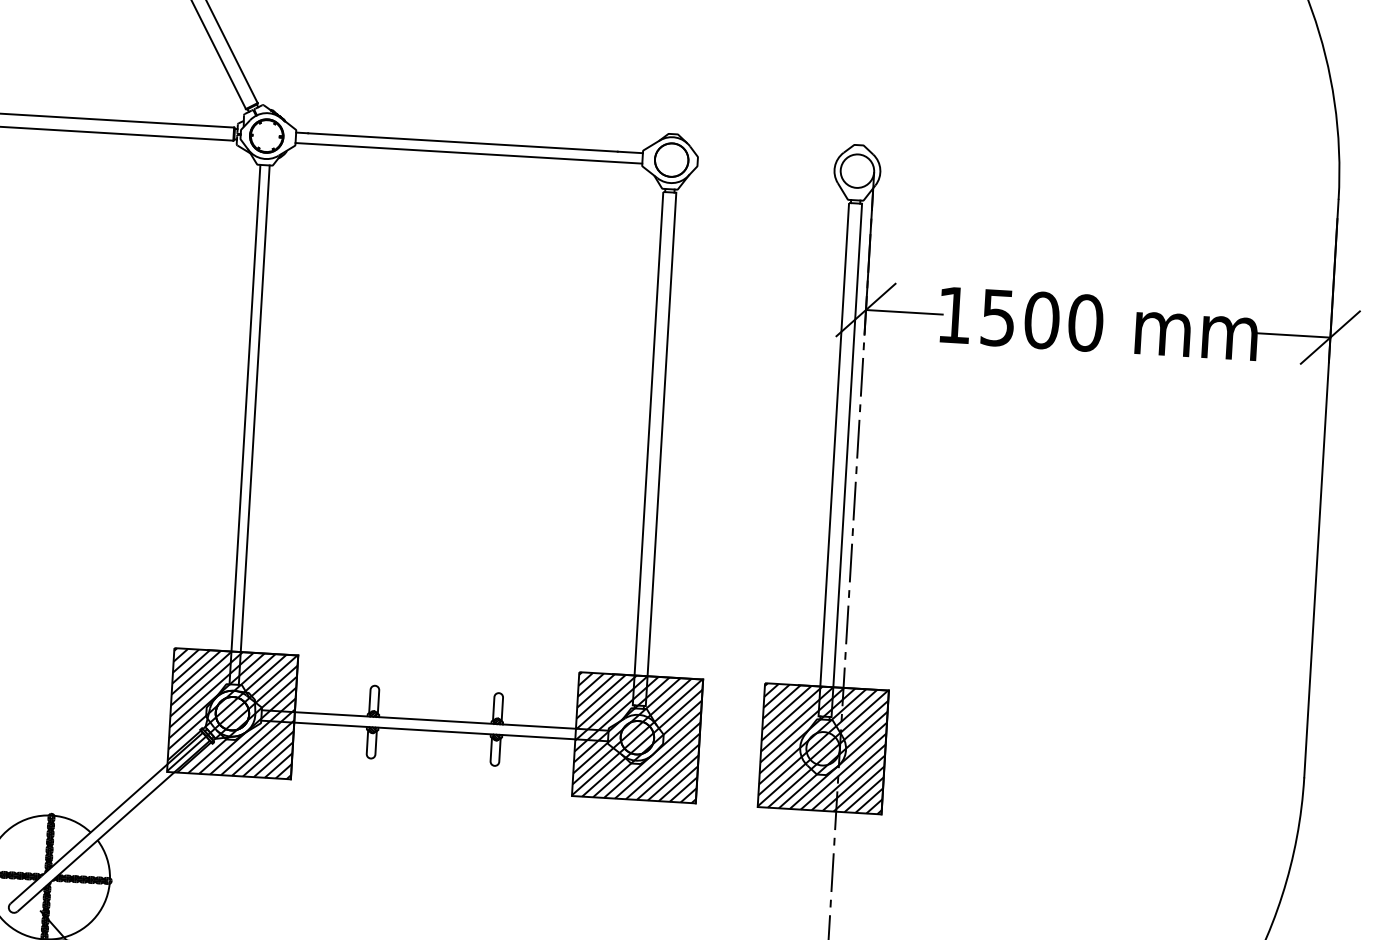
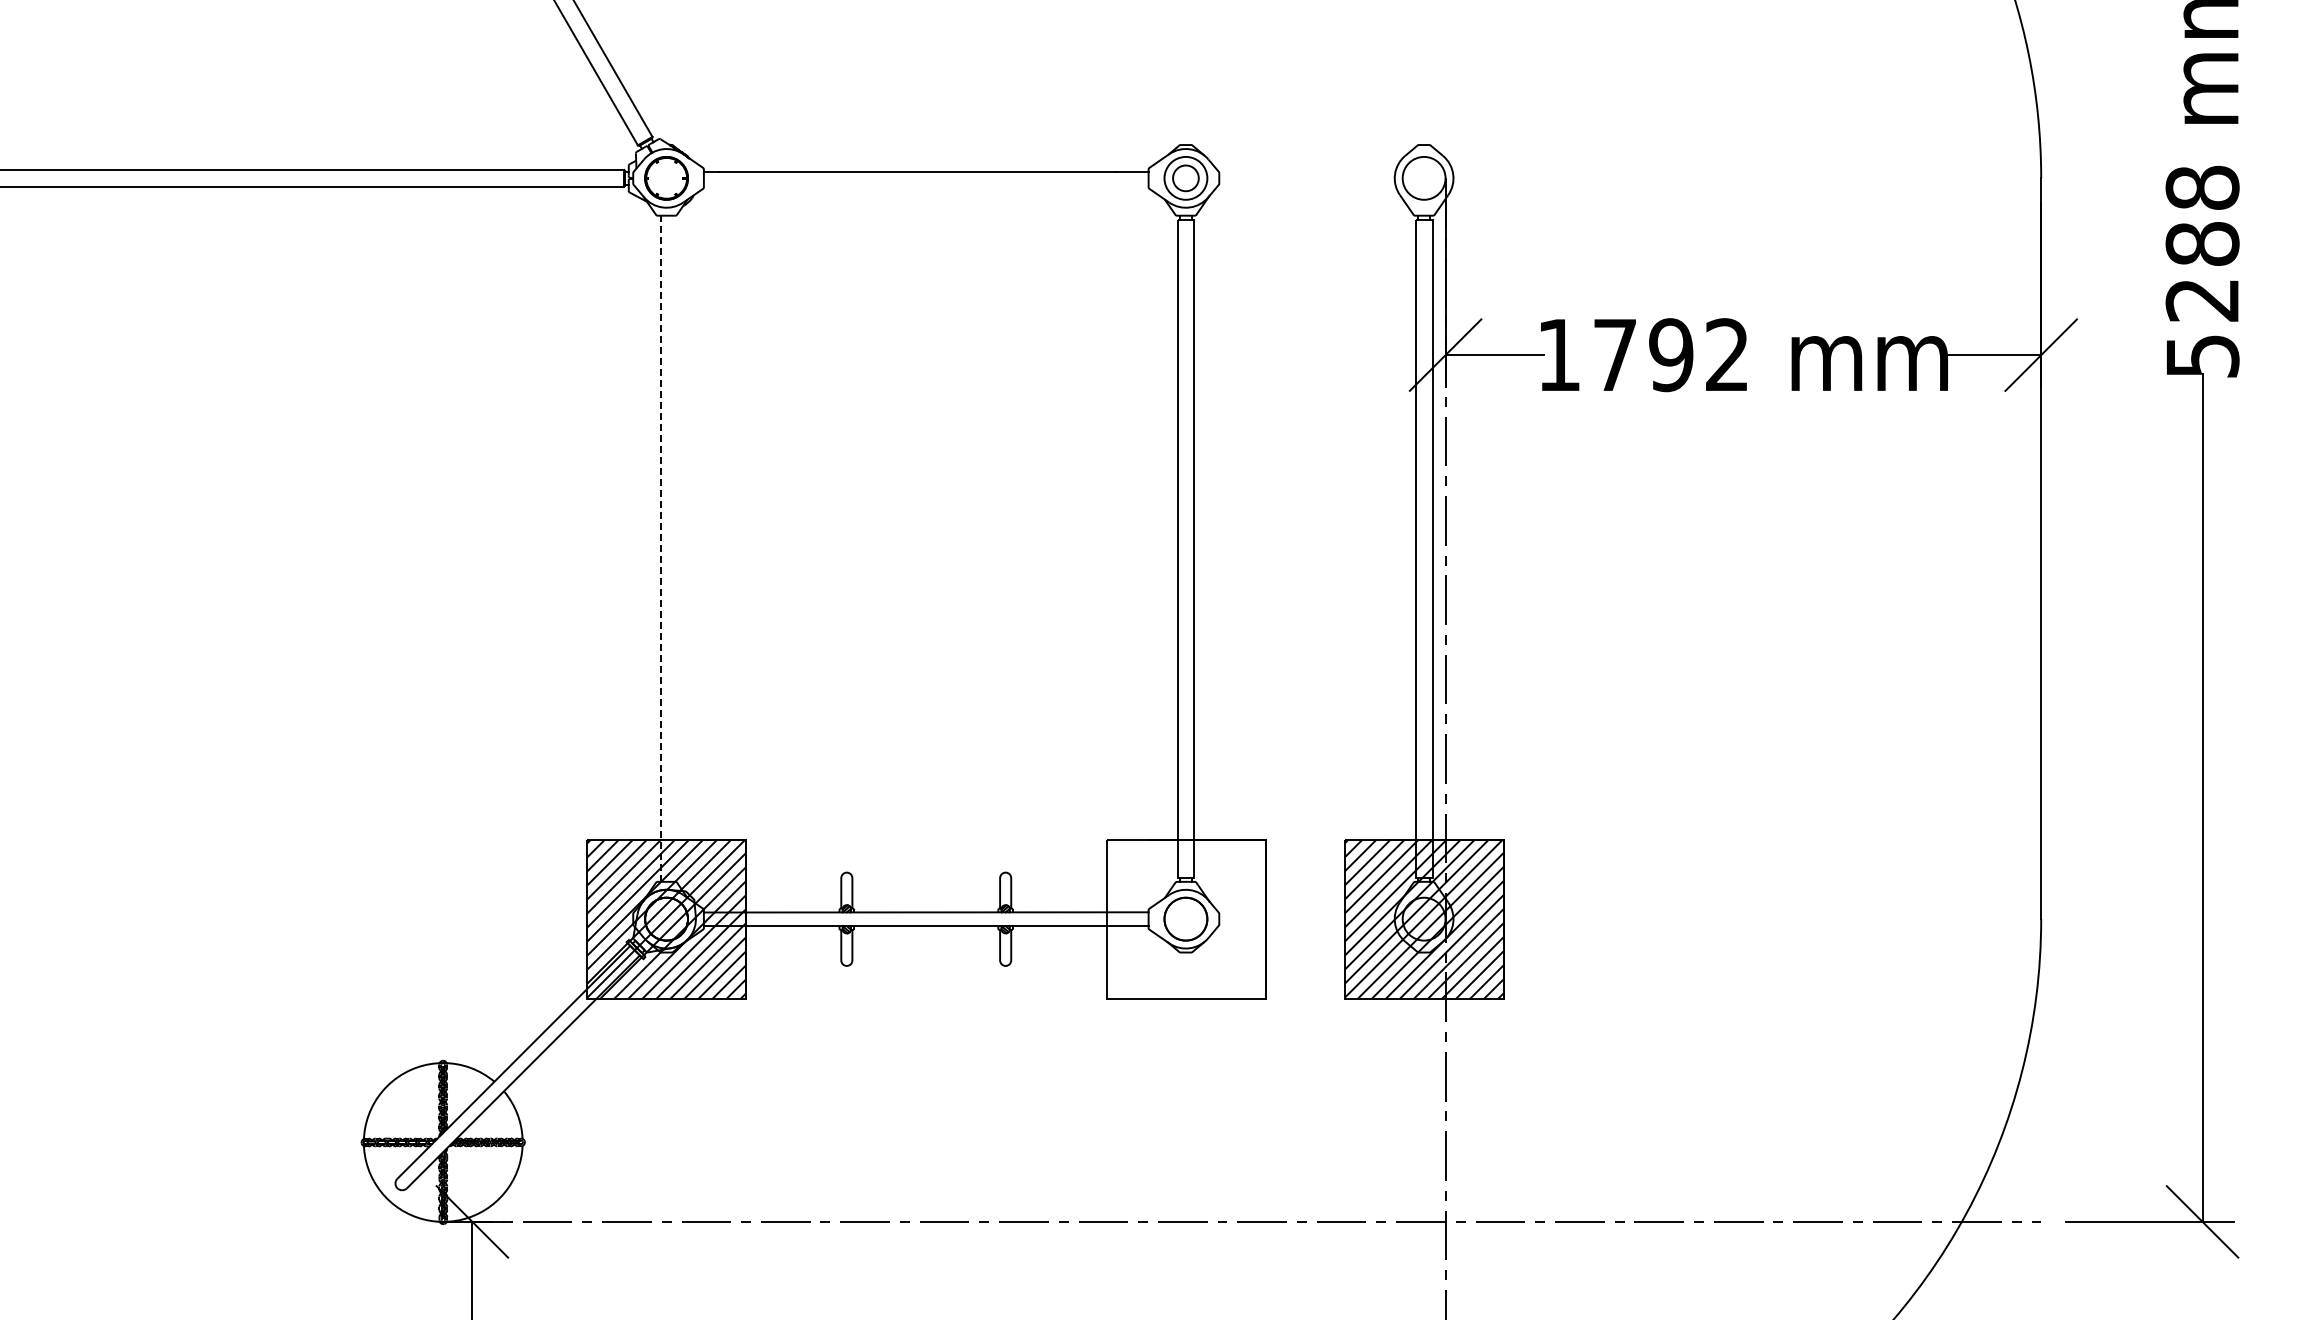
line: (468, 153) -> (925, 185), removed
circle: (671, 159) -> (1185, 177), size x0.6
text: (1042, 320) -> (1671, 355), 1500 -> 1792
line: (244, 424) -> (660, 548), solid -> dashed
line: (254, 424) -> (672, 548), removed
hatch: (637, 737) -> (1185, 918), removed

